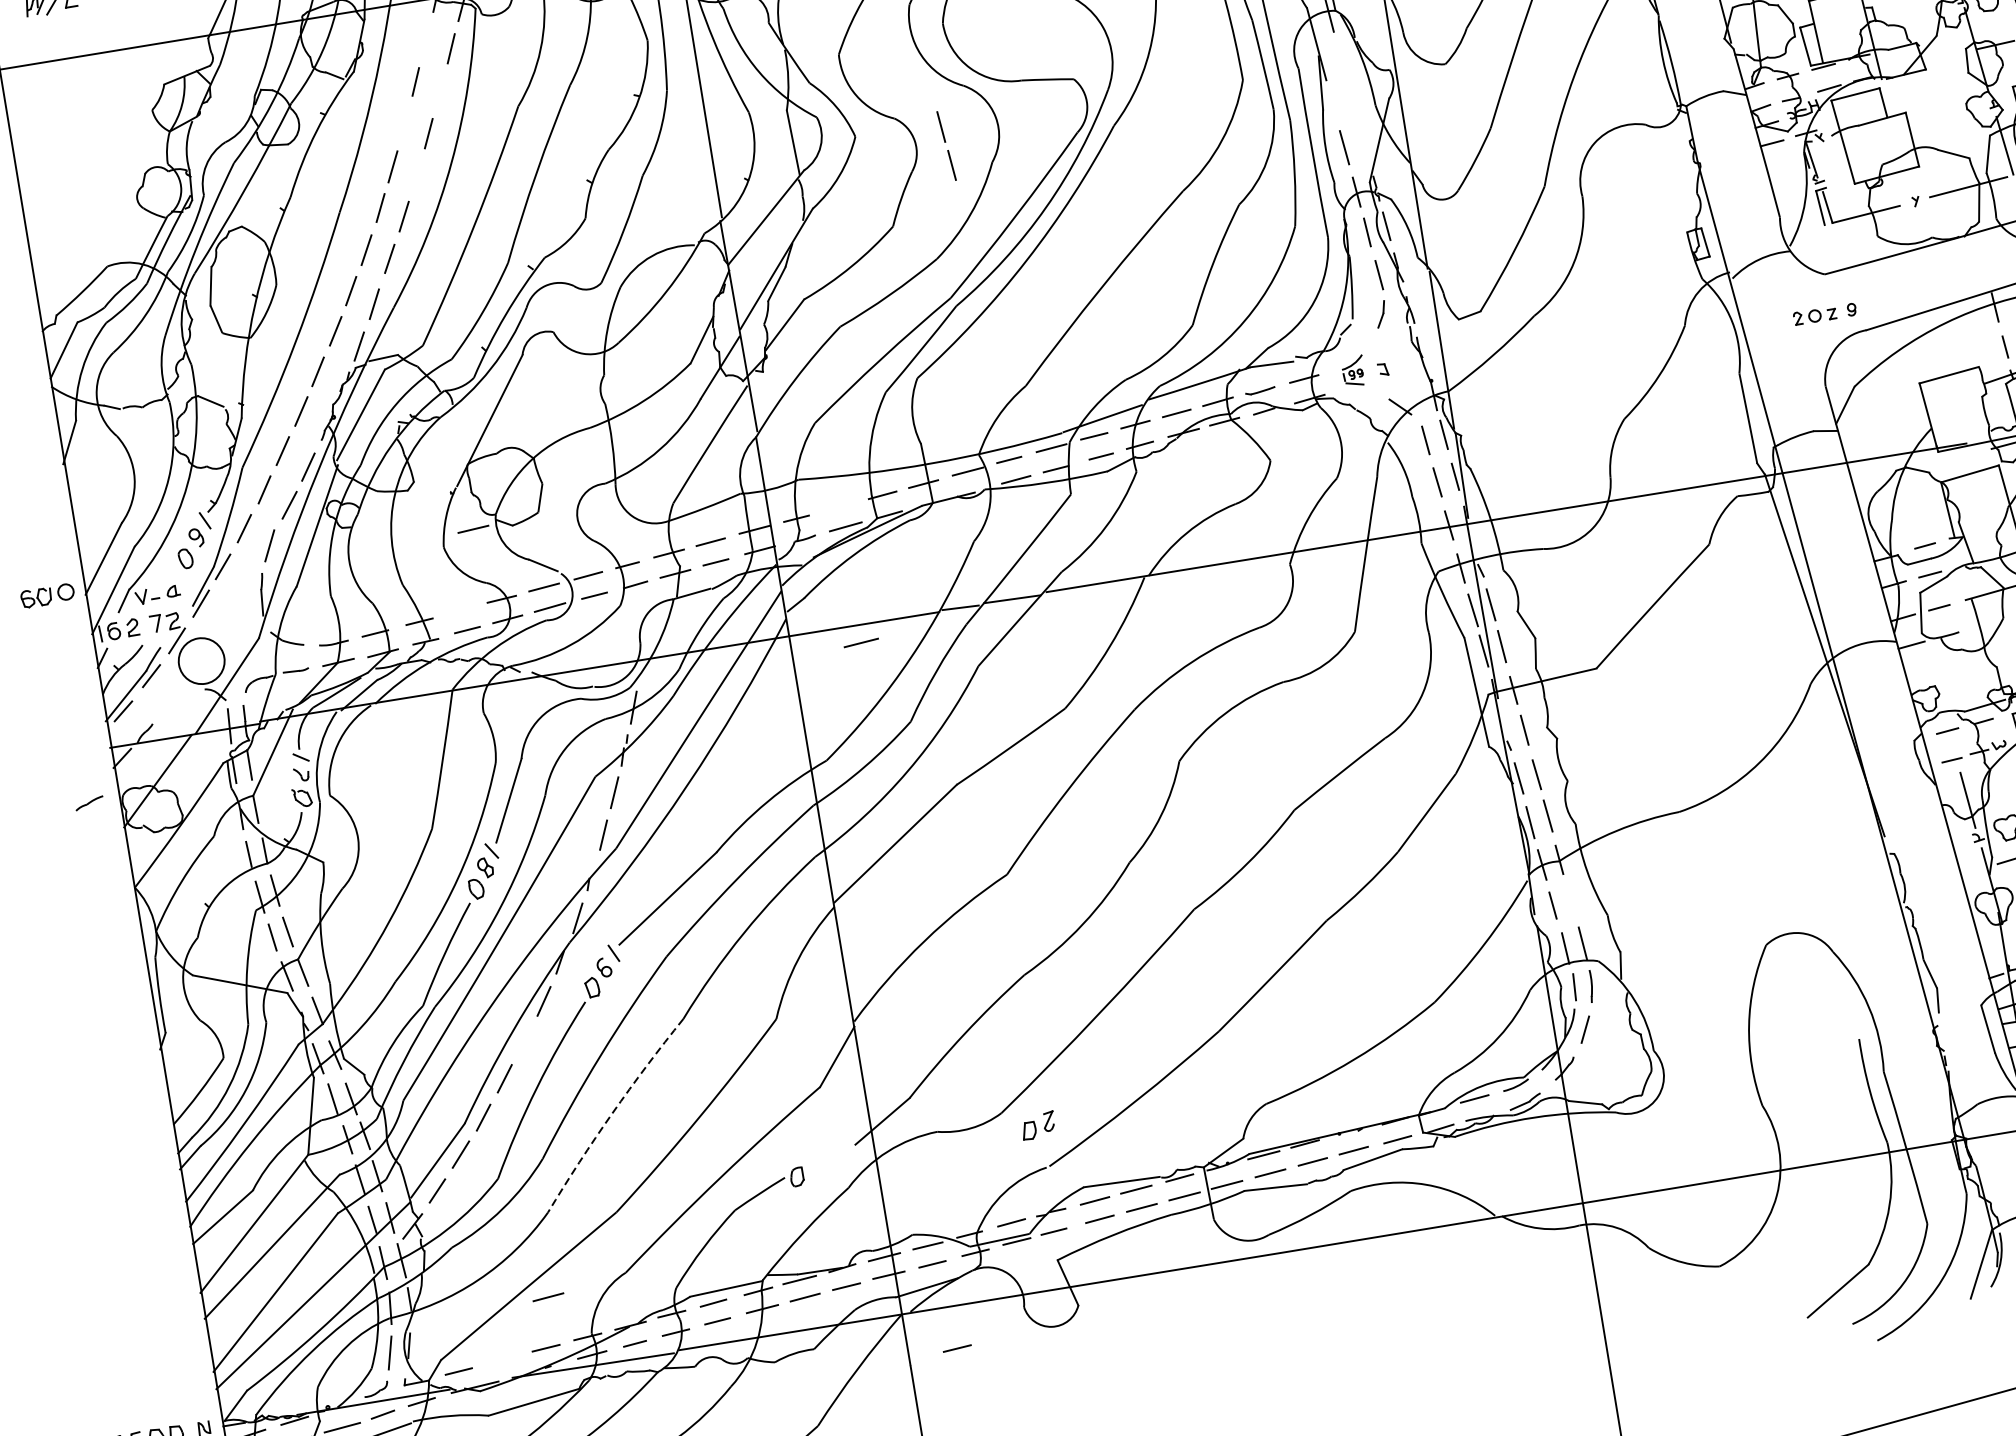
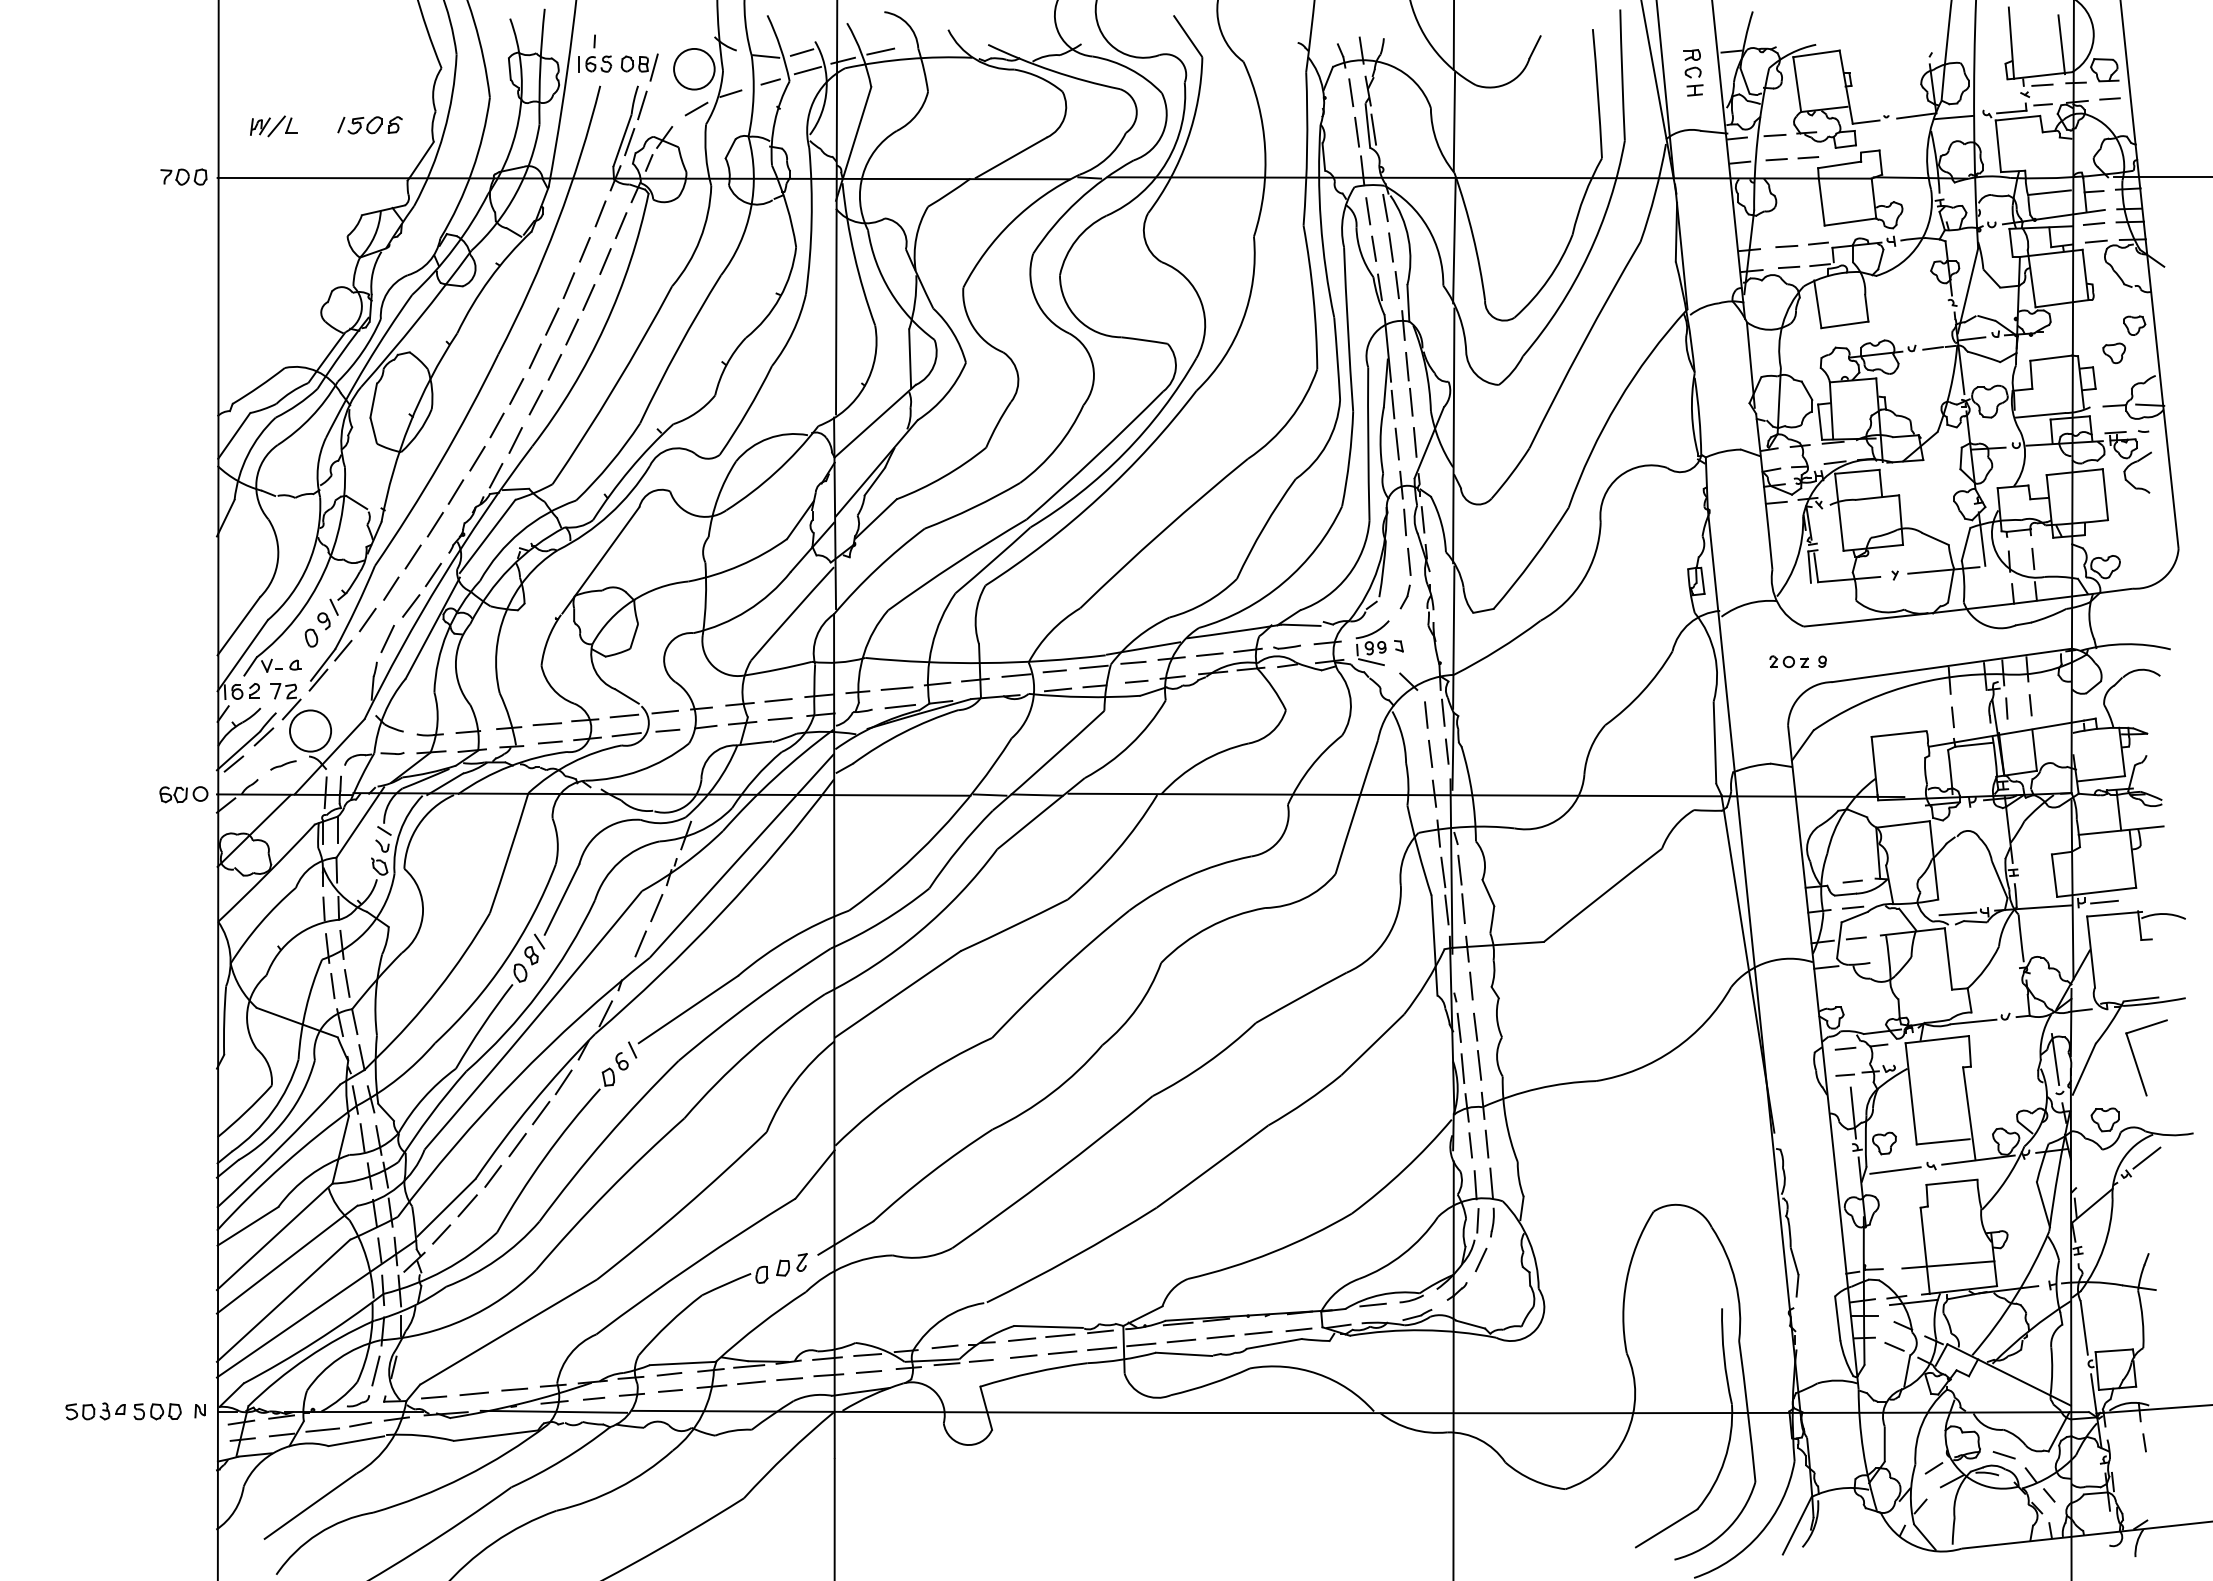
line: (426, 39) -> (600, 213), added
line: (440, 91) -> (605, 261), added
line: (1332, 105) -> (1392, 404), added
line: (404, 124) -> (568, 285), added
line: (946, 142) -> (1409, 381), moved
line: (1363, 142) -> (1414, 442), added
line: (417, 174) -> (572, 331), added
part: (1353, 371) -> (1372, 643), size x1.67
line: (472, 529) -> (546, 724), moved
part: (47, 595) -> (183, 794), moved
line: (860, 642) -> (896, 688), moved
line: (89, 803) -> (283, 765), moved
line: (1569, 900) -> (1486, 1143), added
line: (525, 1038) -> (541, 1112), added
arc: (612, 1113) -> (607, 1191), dashed -> solid
part: (1037, 1125) -> (791, 1264), moved
line: (547, 1297) -> (473, 1393), moved
line: (957, 1347) -> (878, 1449), removed

